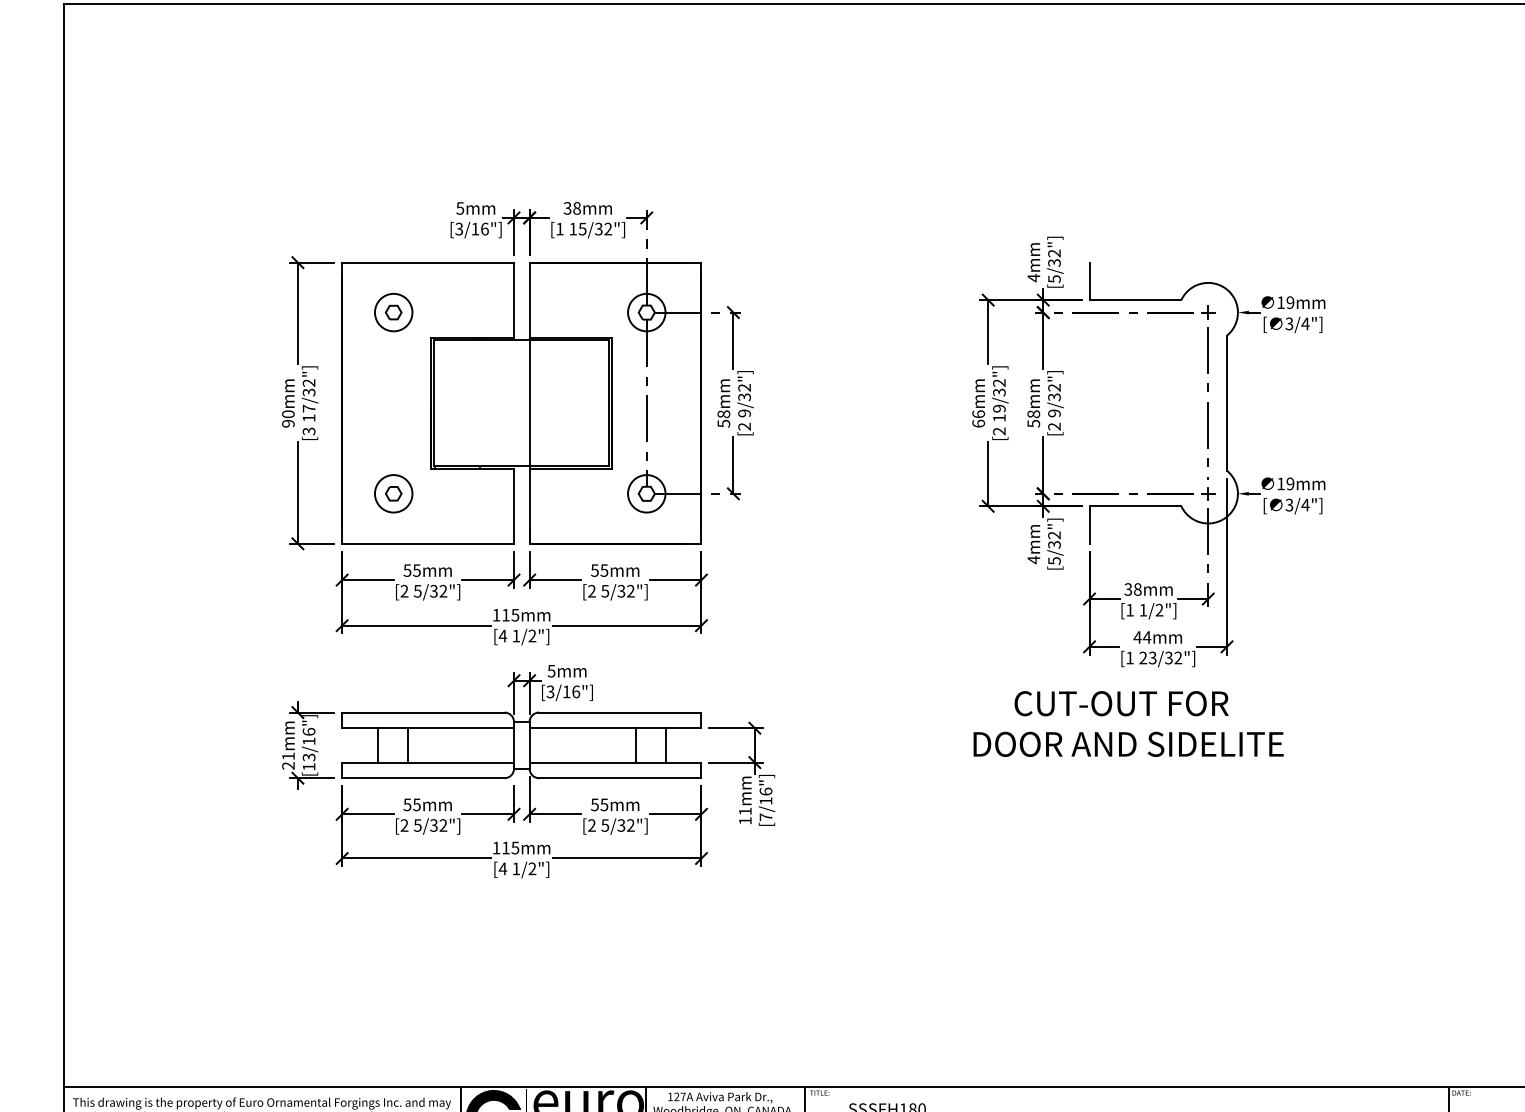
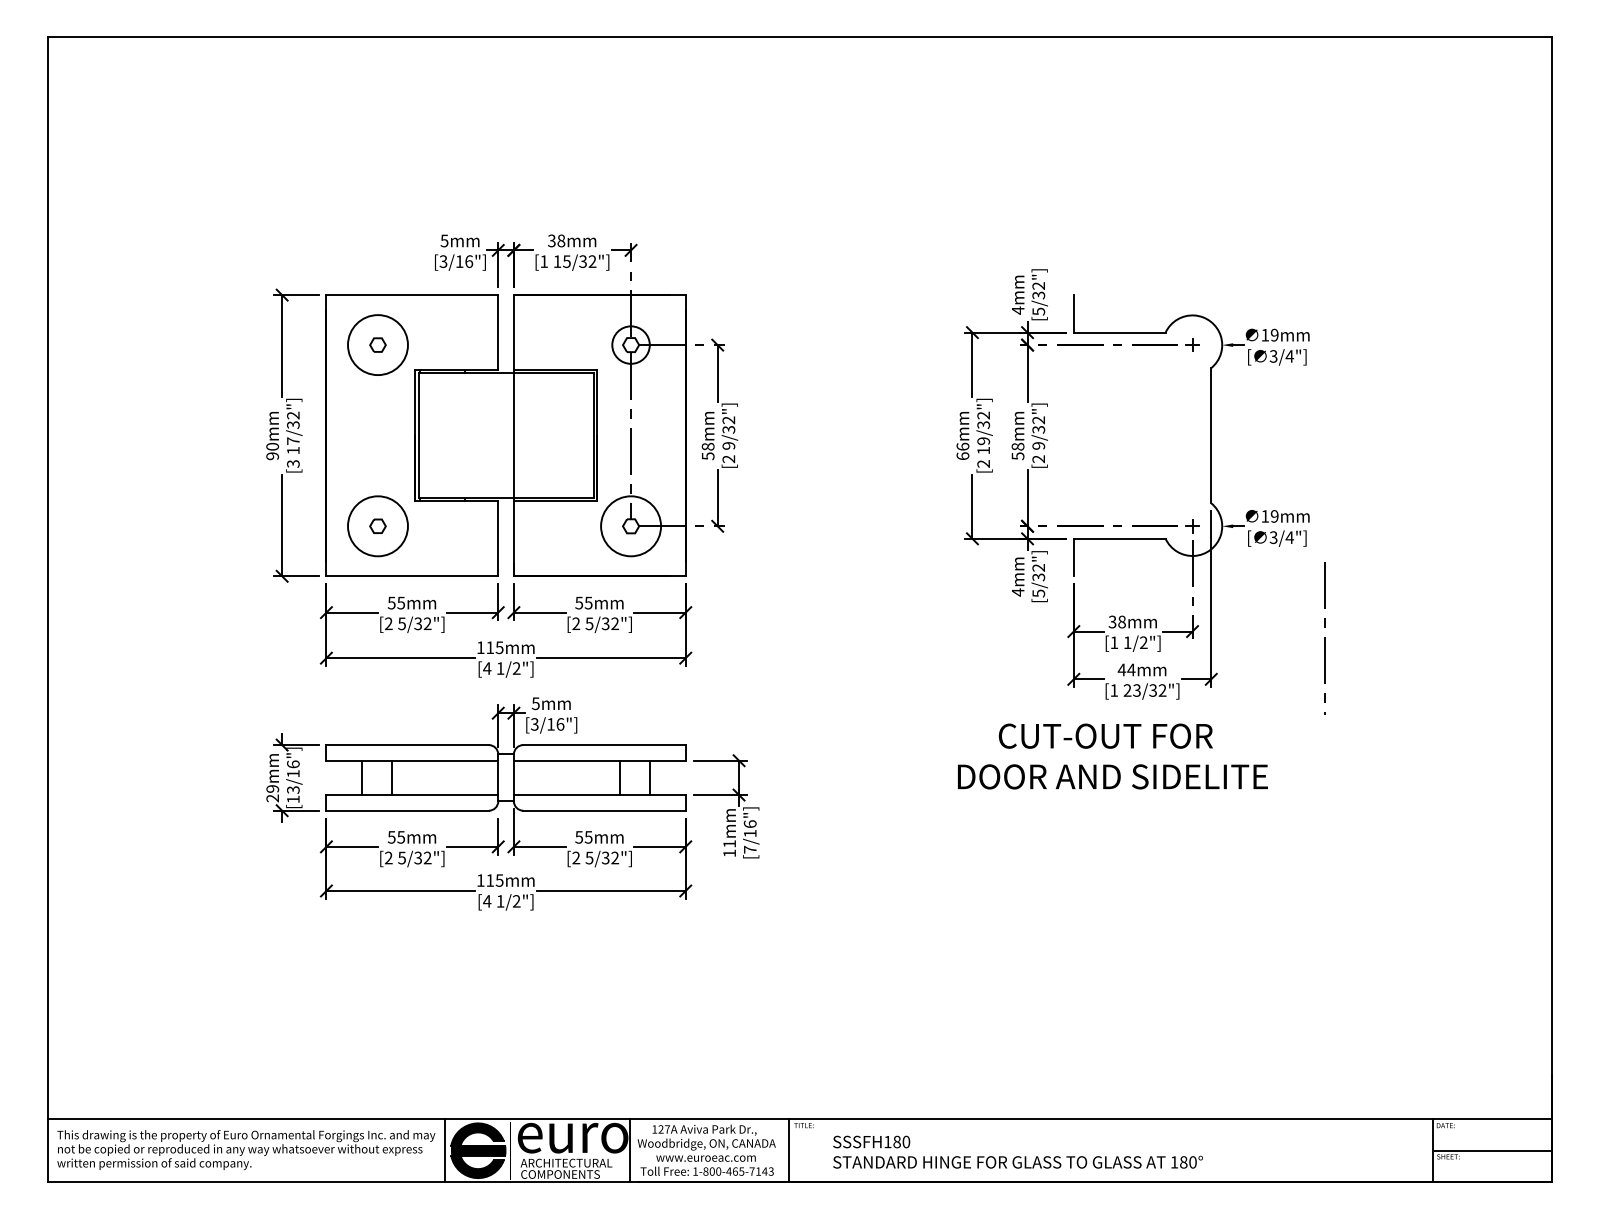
circle: (393, 311) -> (377, 344), size x1.6
line: (1208, 402) -> (1324, 638), moved
circle: (393, 493) -> (377, 526), size x1.6
circle: (646, 493) -> (630, 526), size x1.6
text: (288, 755) -> (272, 788), 21mm -> 29mm

